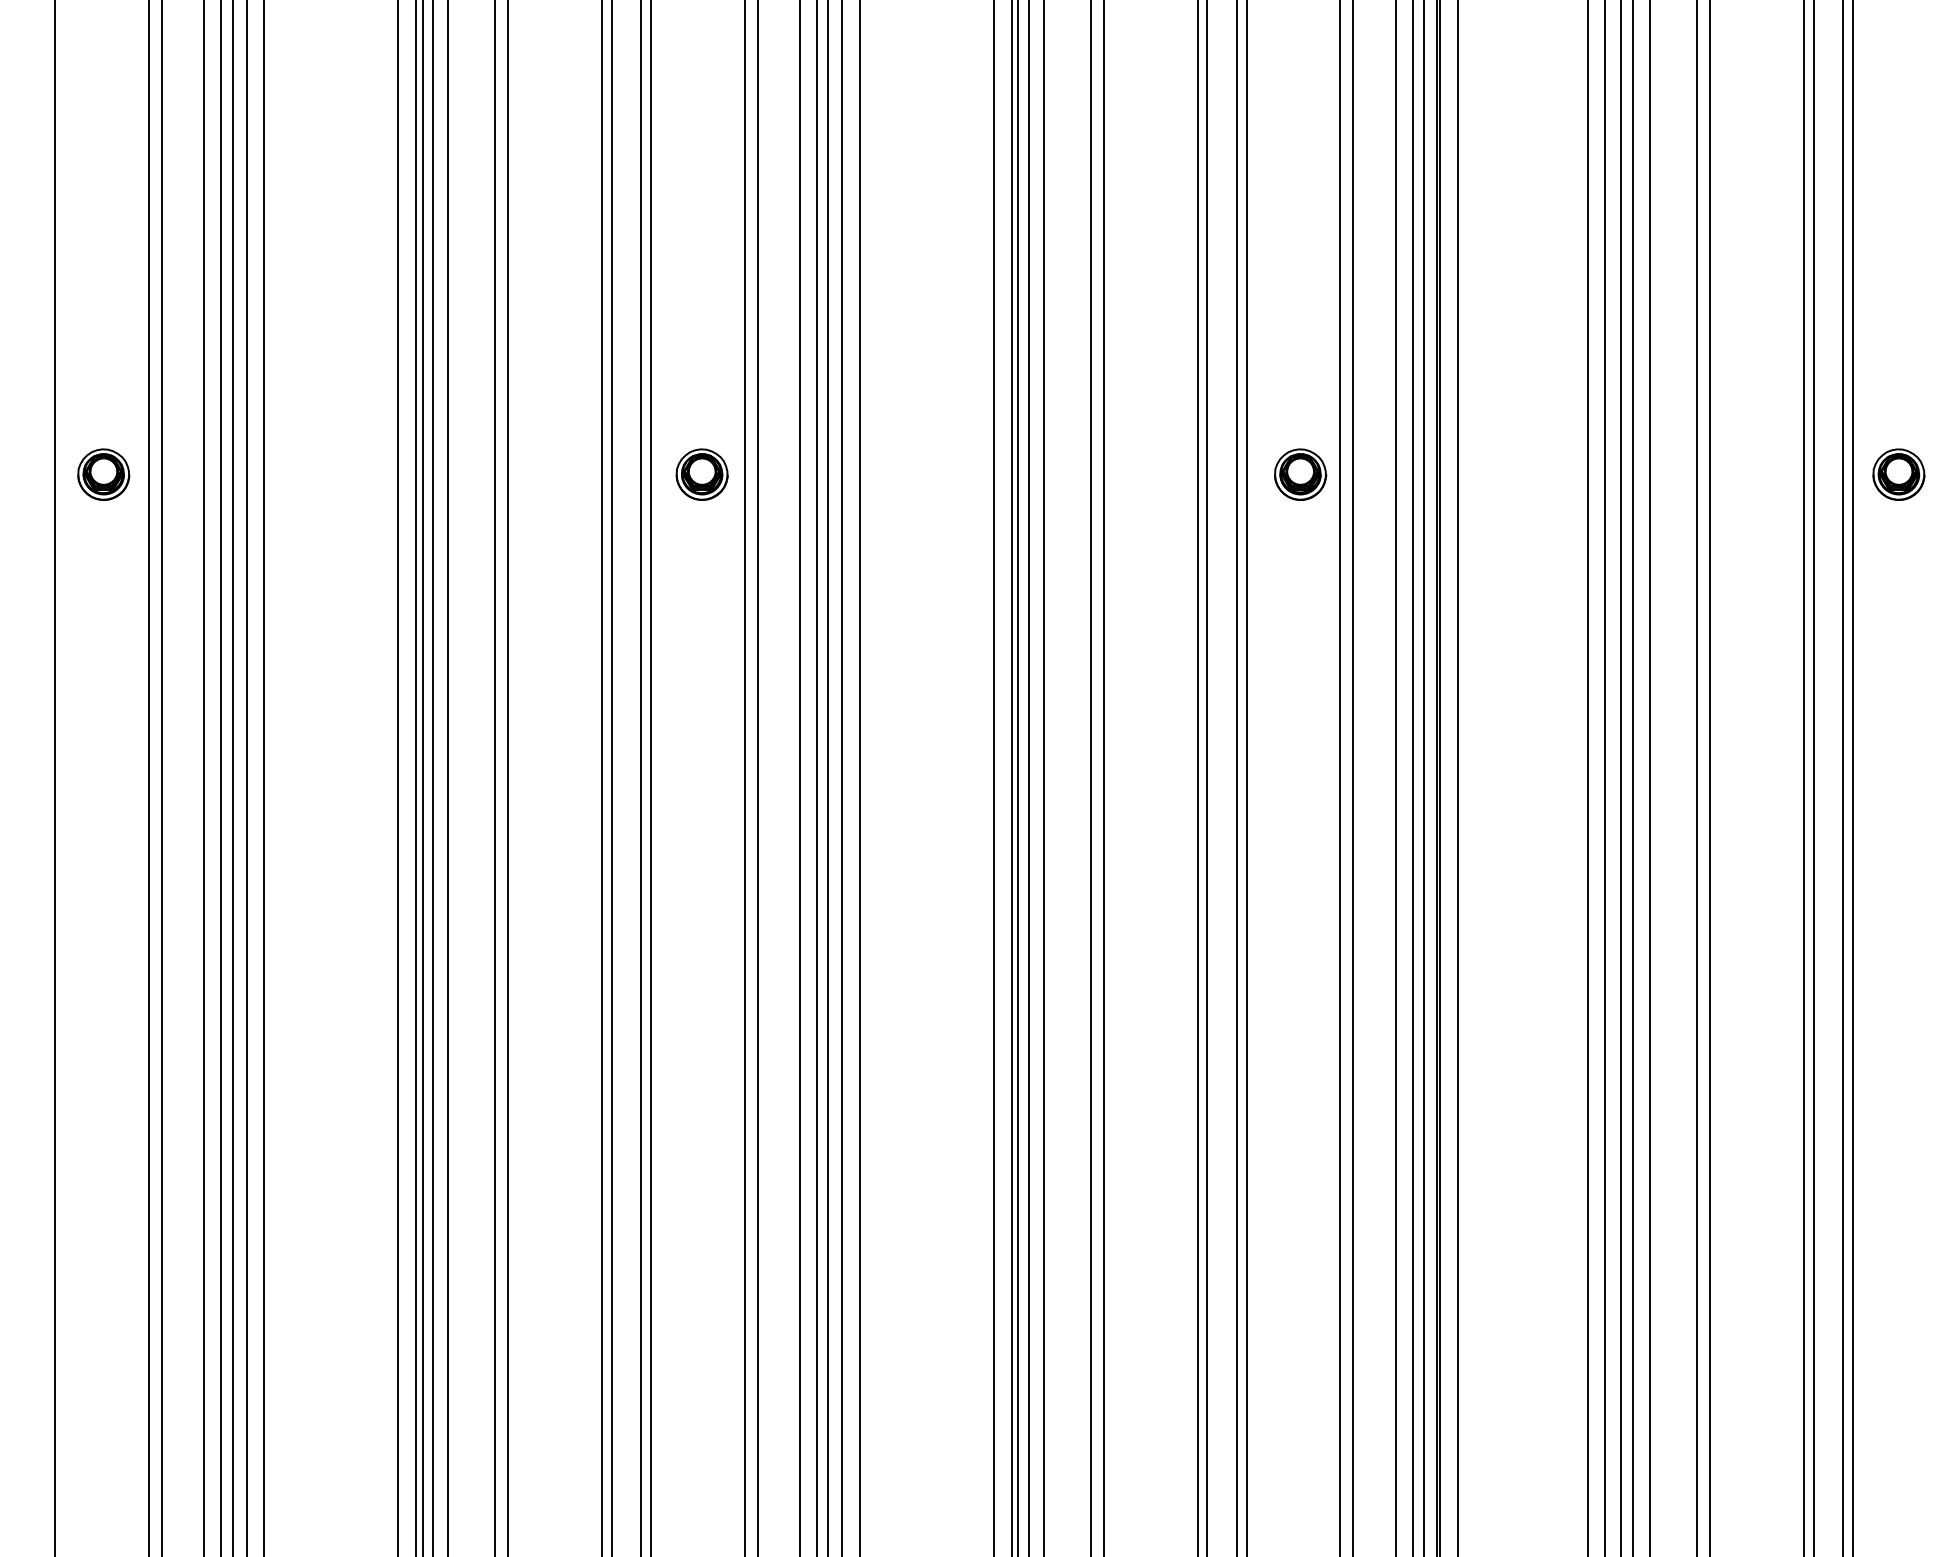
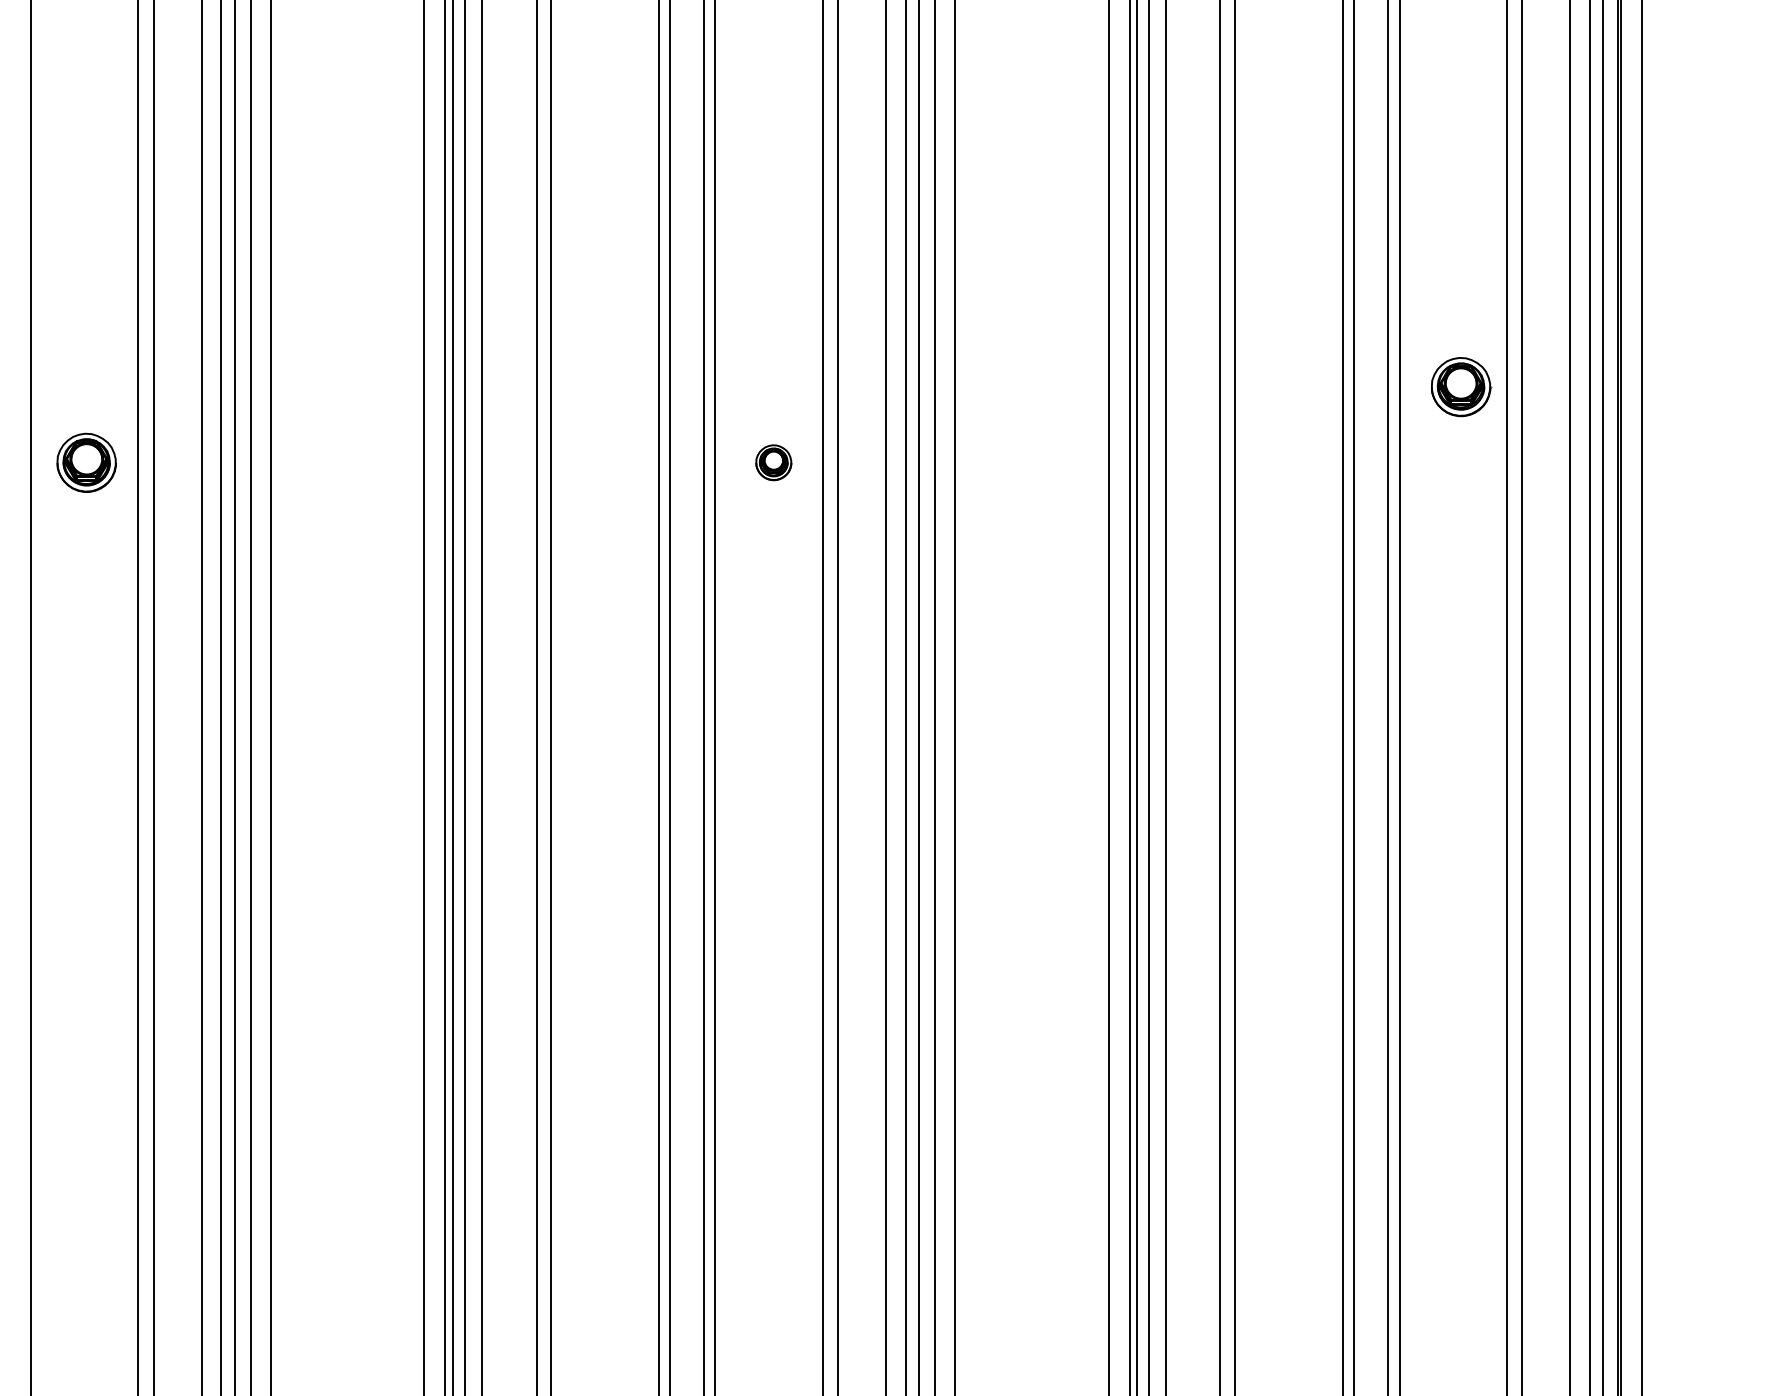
part: (701, 474) -> (773, 462), size x0.6
part: (1300, 474) -> (1461, 386), moved

